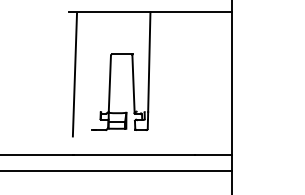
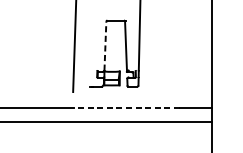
line: (109, 83) -> (105, 45), solid -> dashed
line: (134, 155) -> (126, 108), solid -> dashed

